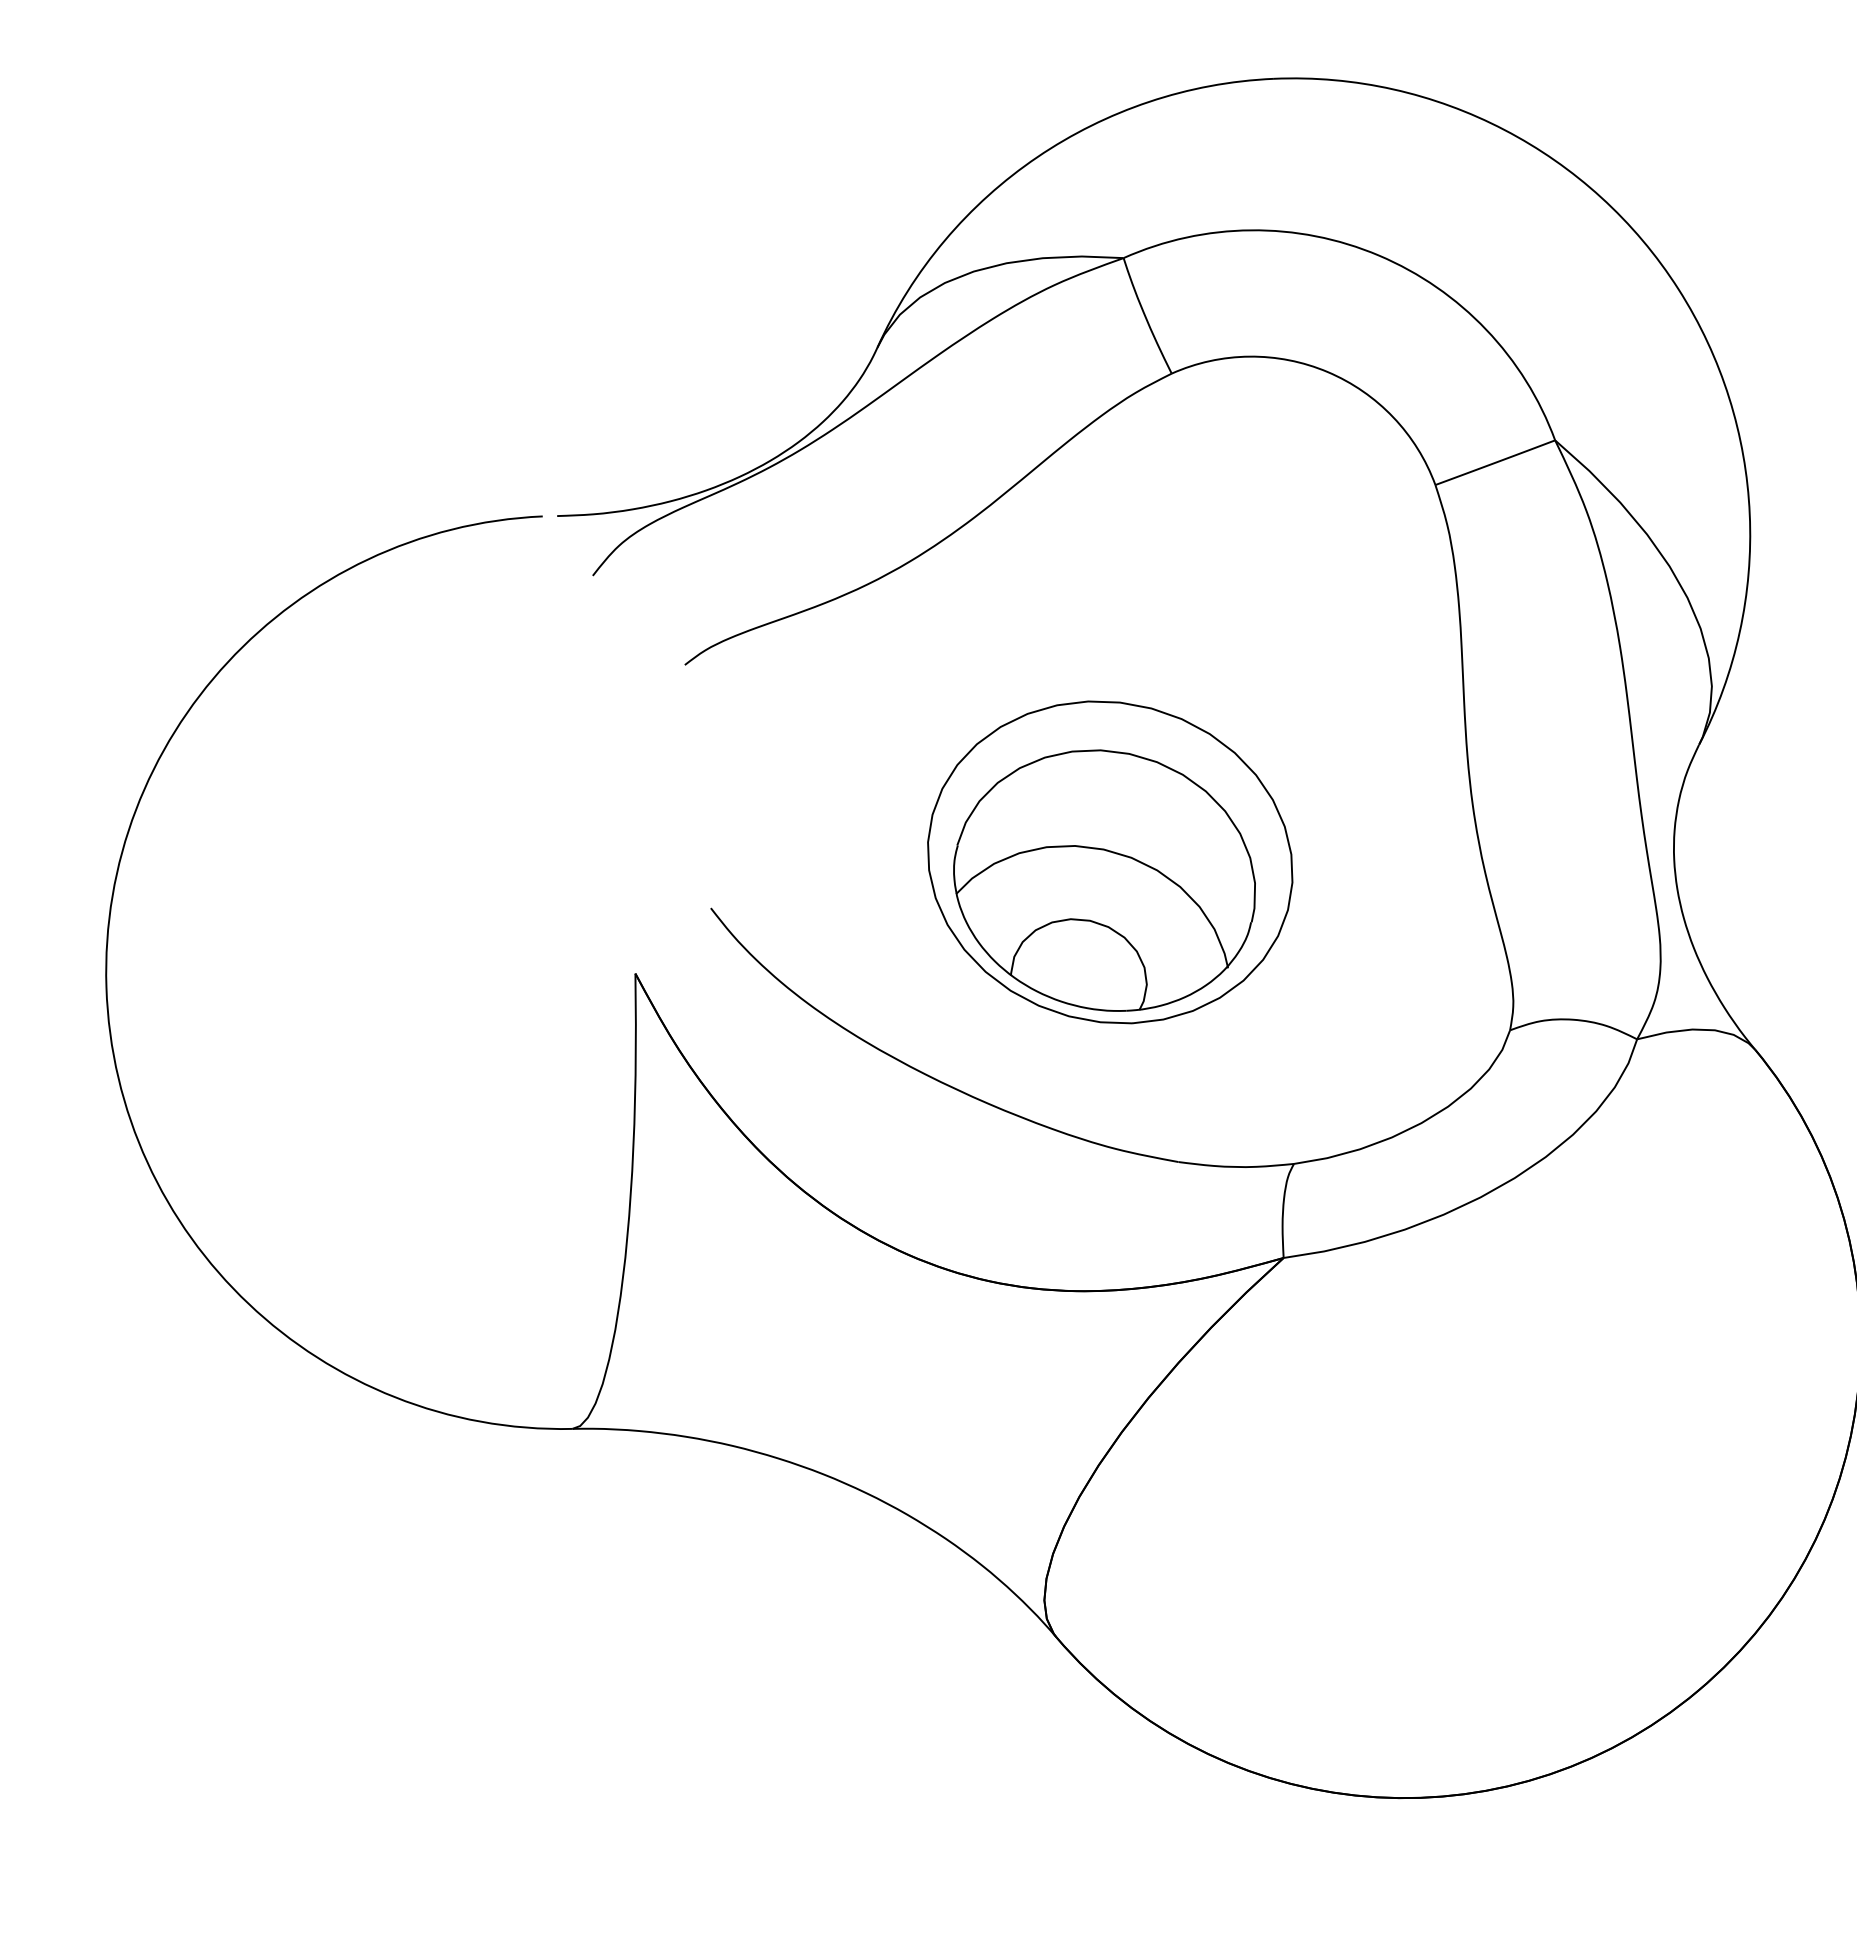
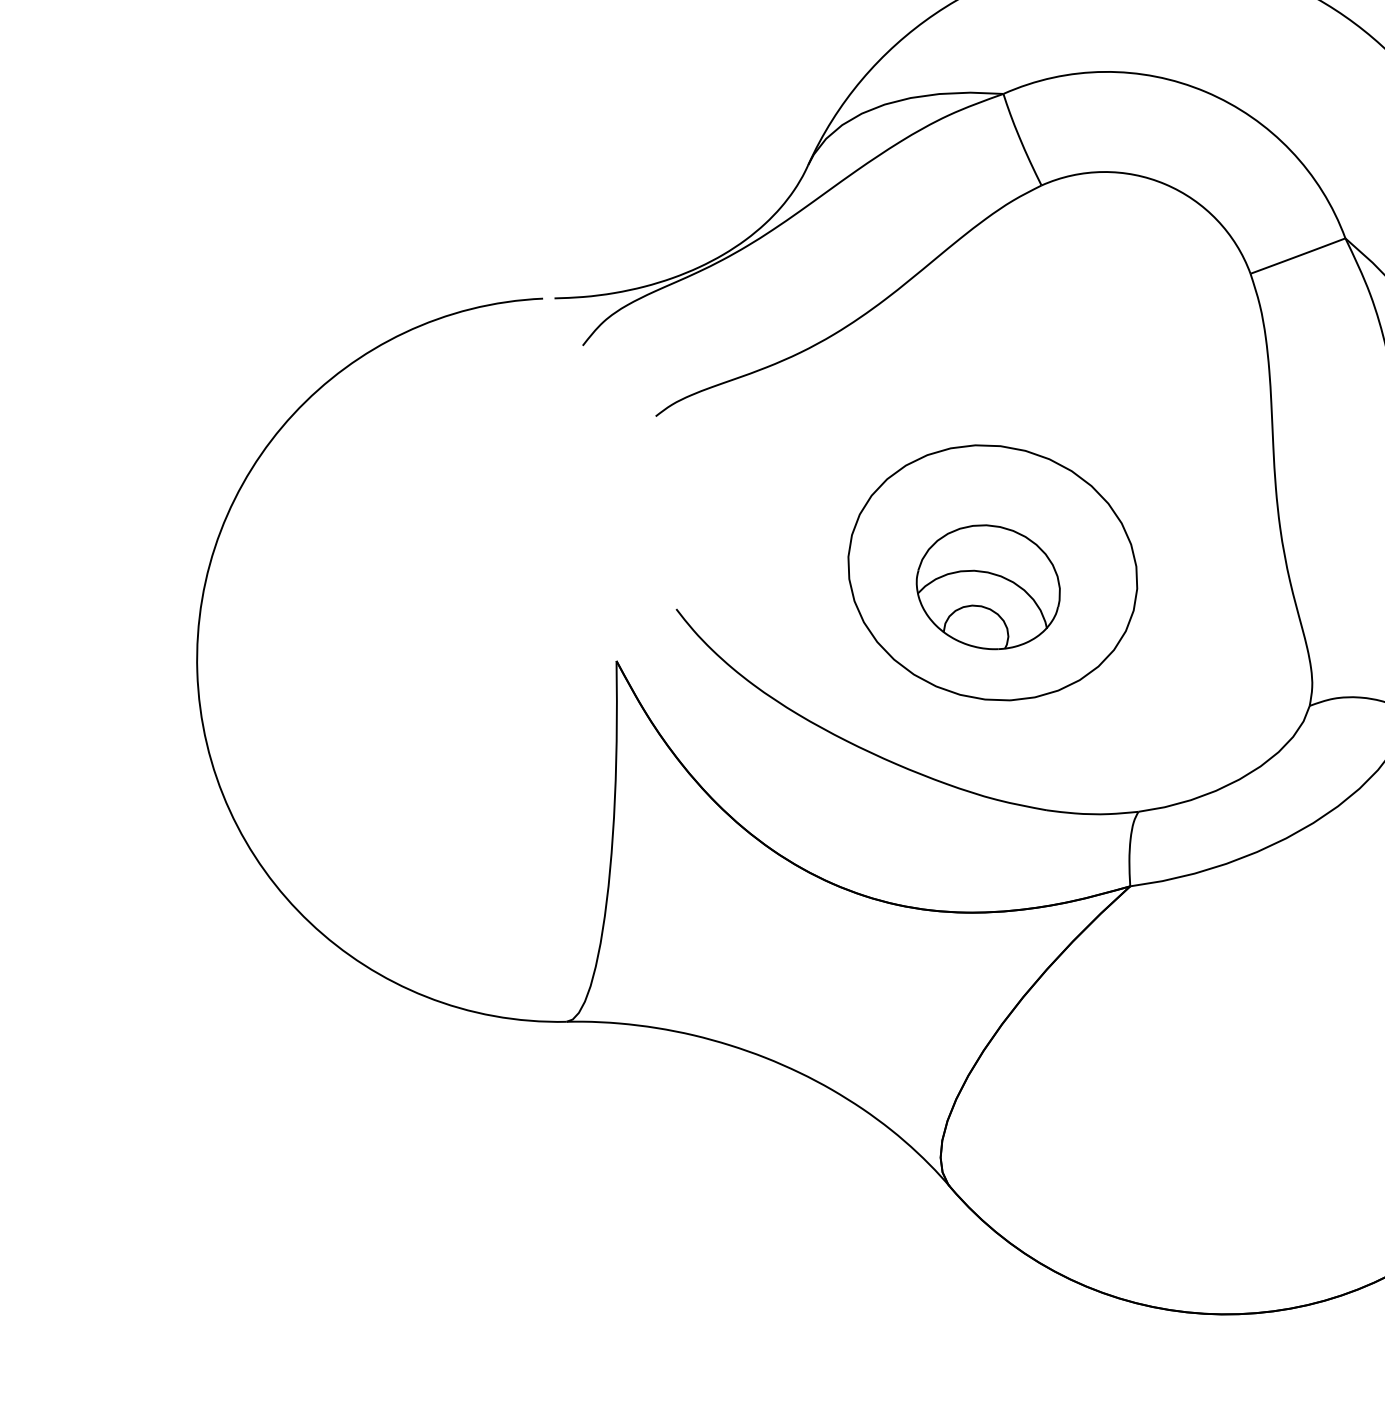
part: (1104, 880) -> (988, 587), size x0.6

